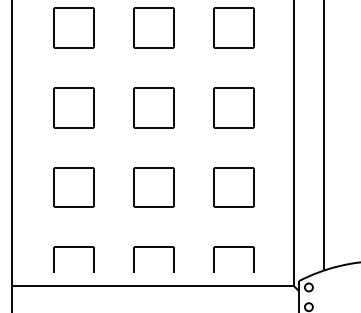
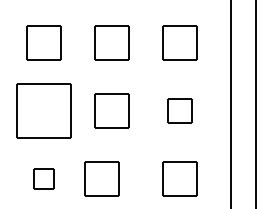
part: (73, 107) -> (43, 110), size x1.6
part: (233, 107) -> (179, 110), size x0.7
part: (73, 187) -> (43, 178), size x0.6
part: (153, 187) -> (101, 178), moved

